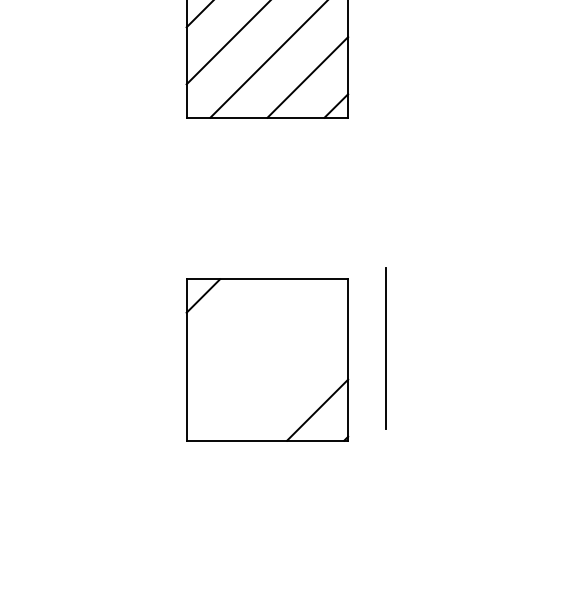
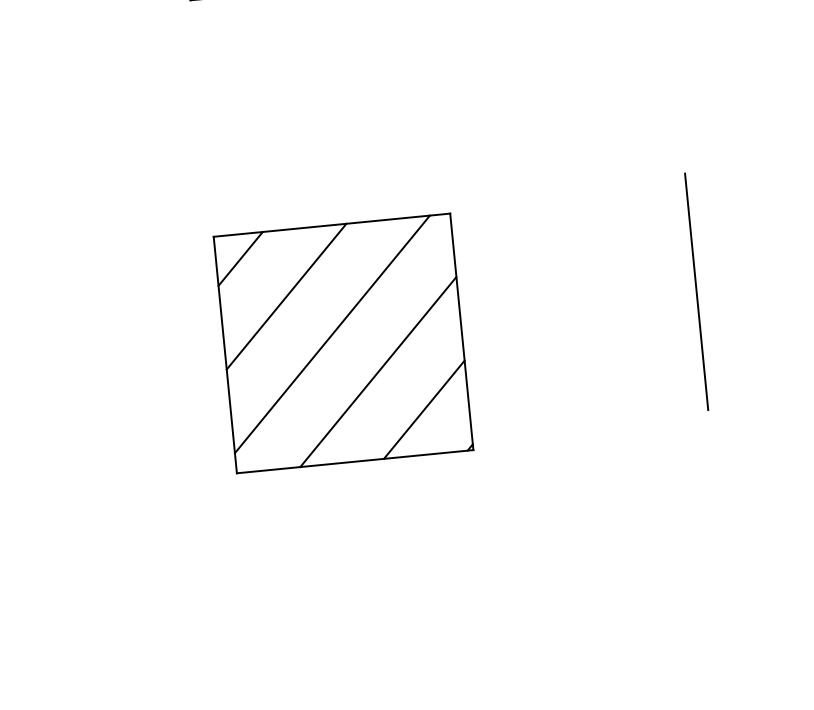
line: (231, 324) -> (285, 296), added
line: (385, 348) -> (696, 291), moved
line: (260, 353) -> (332, 334), added
line: (288, 381) -> (377, 371), added

